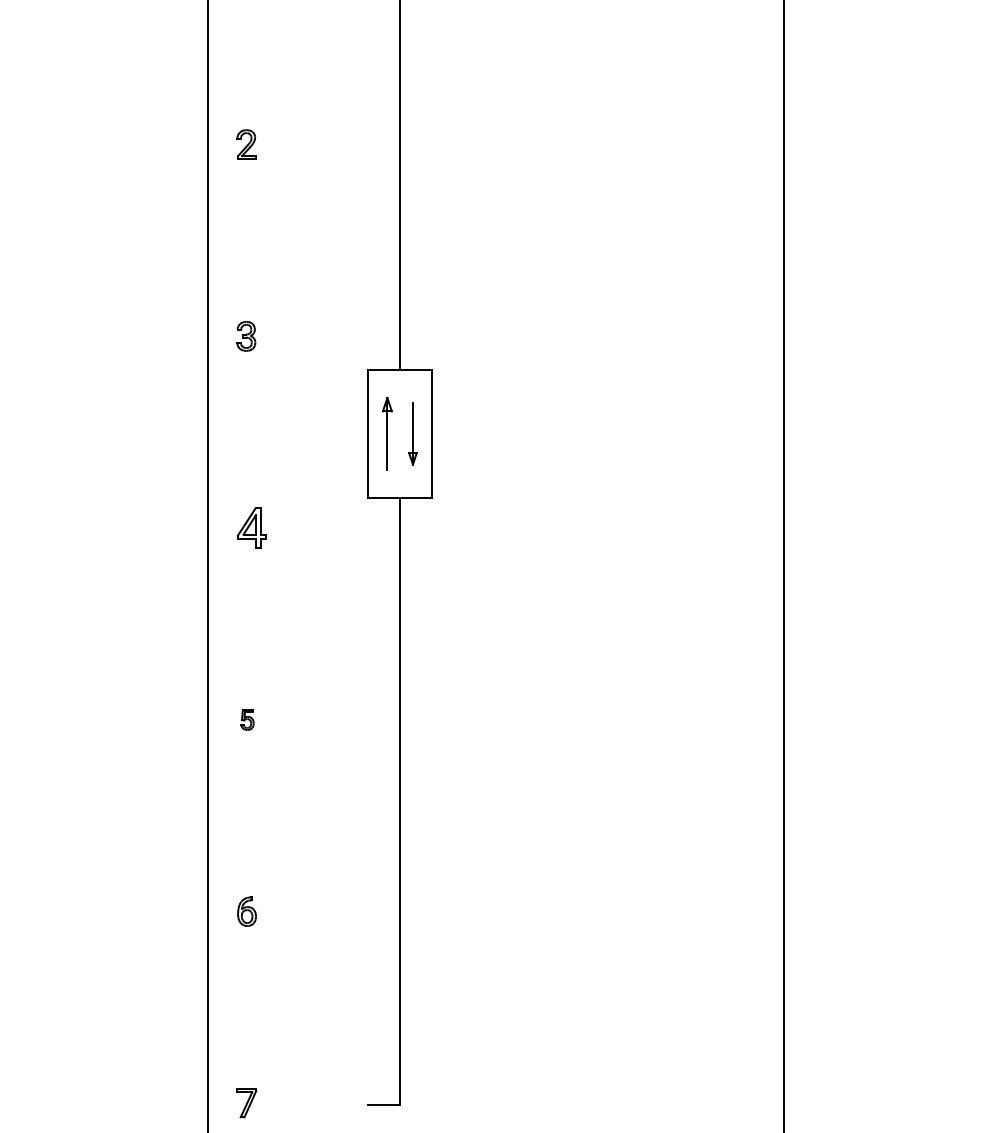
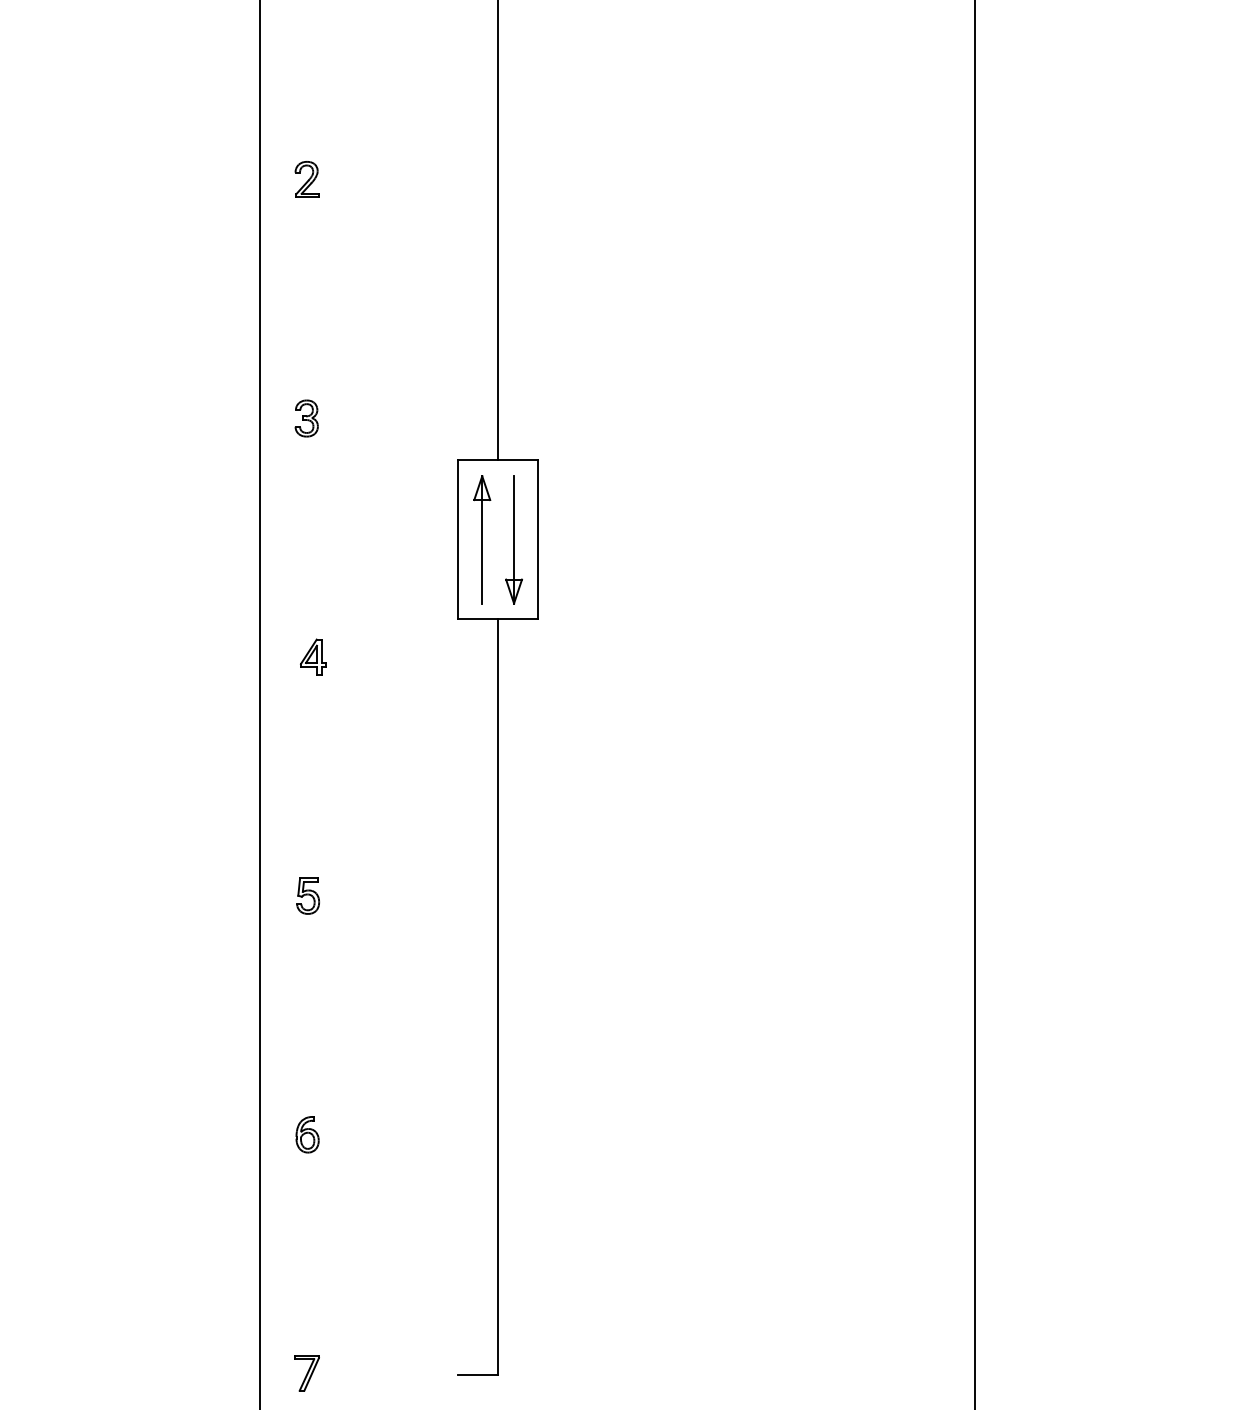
part: (387, 433) -> (482, 539), size x1.43
part: (412, 433) -> (513, 539), size x1.67
part: (251, 527) -> (313, 656), size x0.71
part: (247, 719) -> (308, 895), size x1.43

